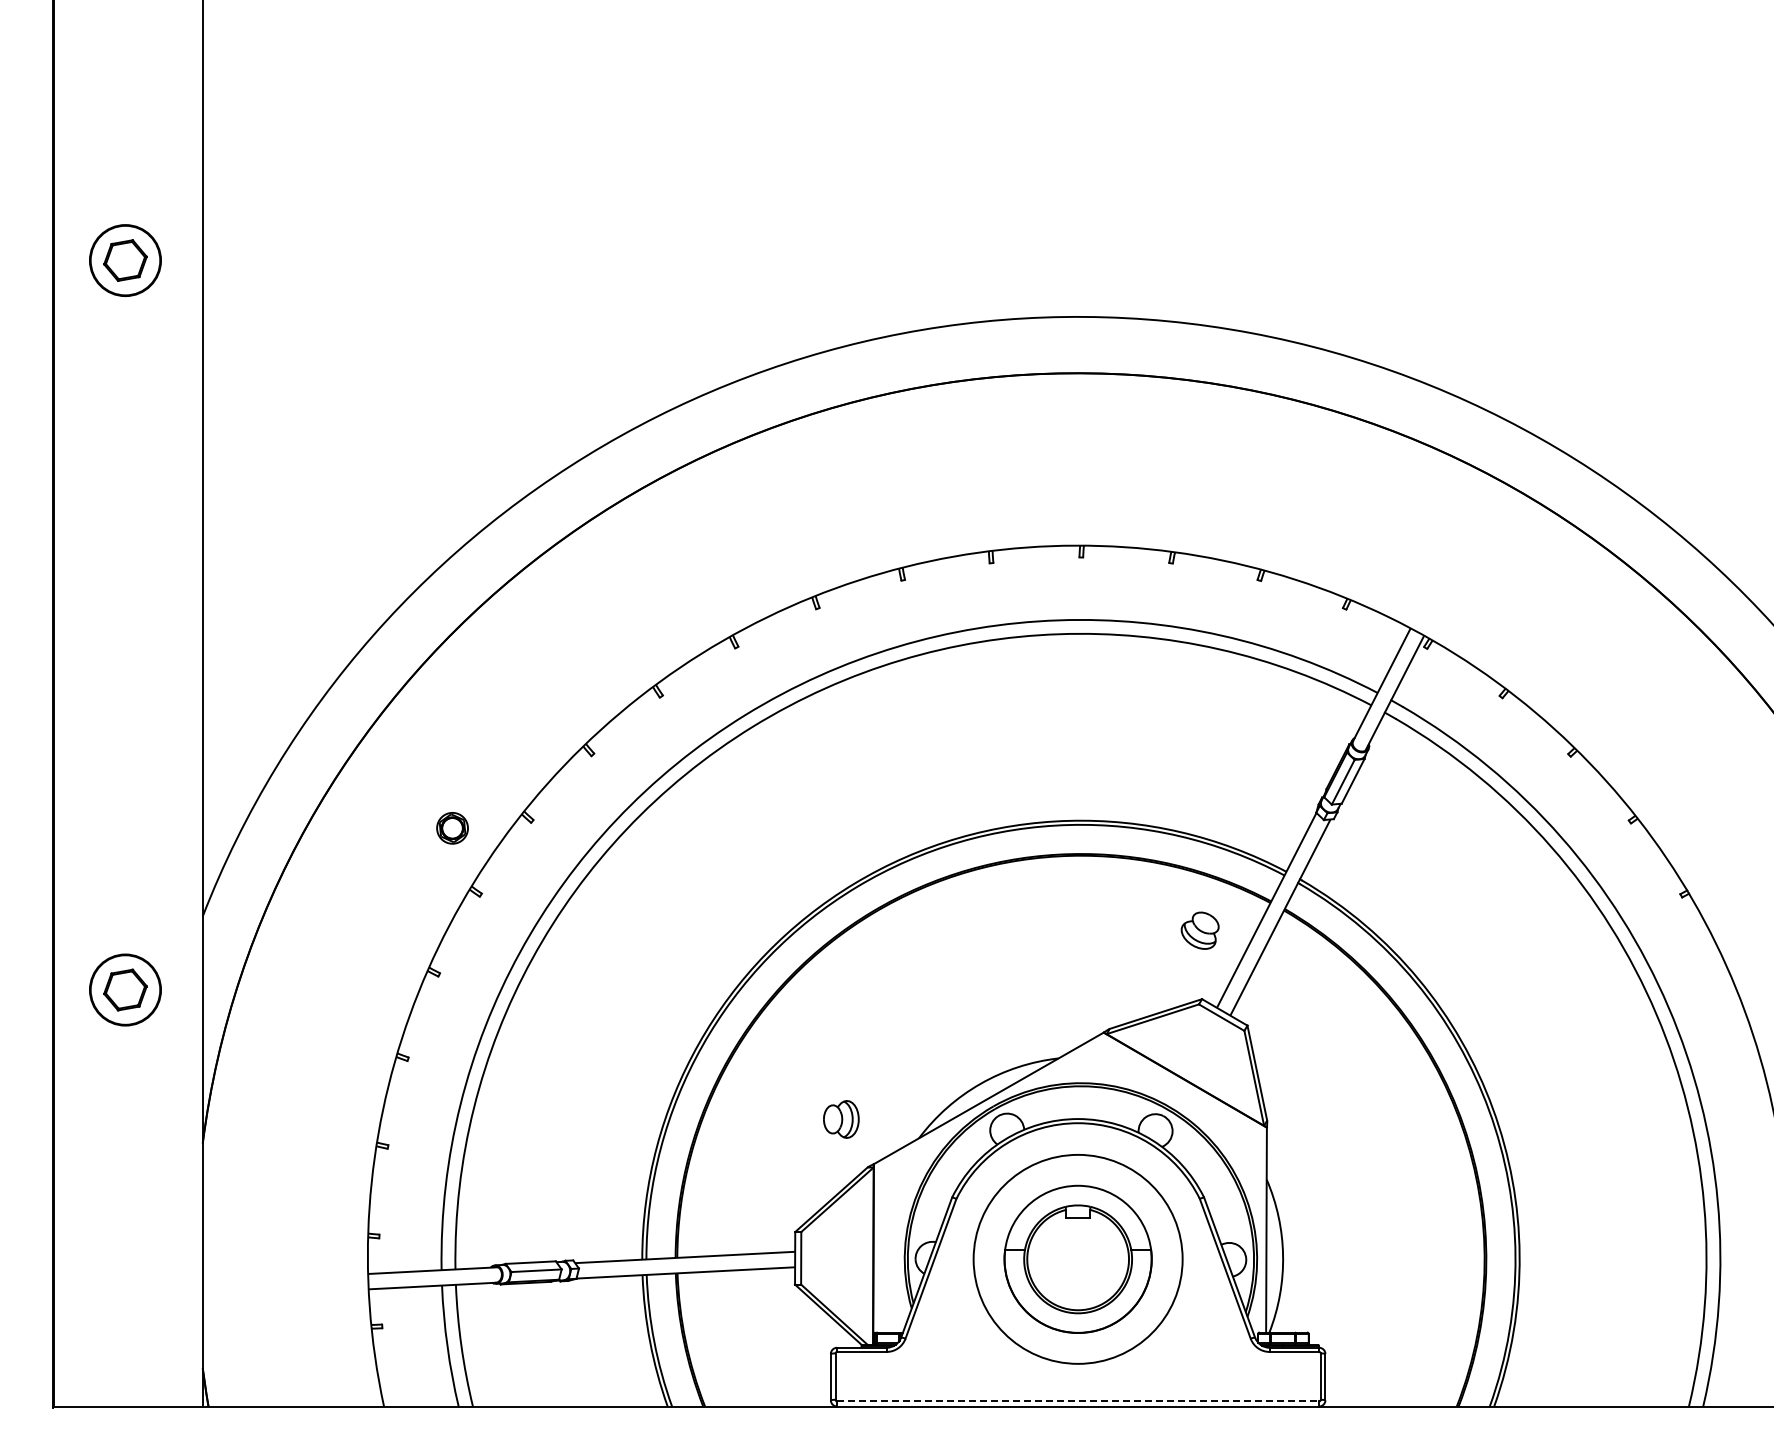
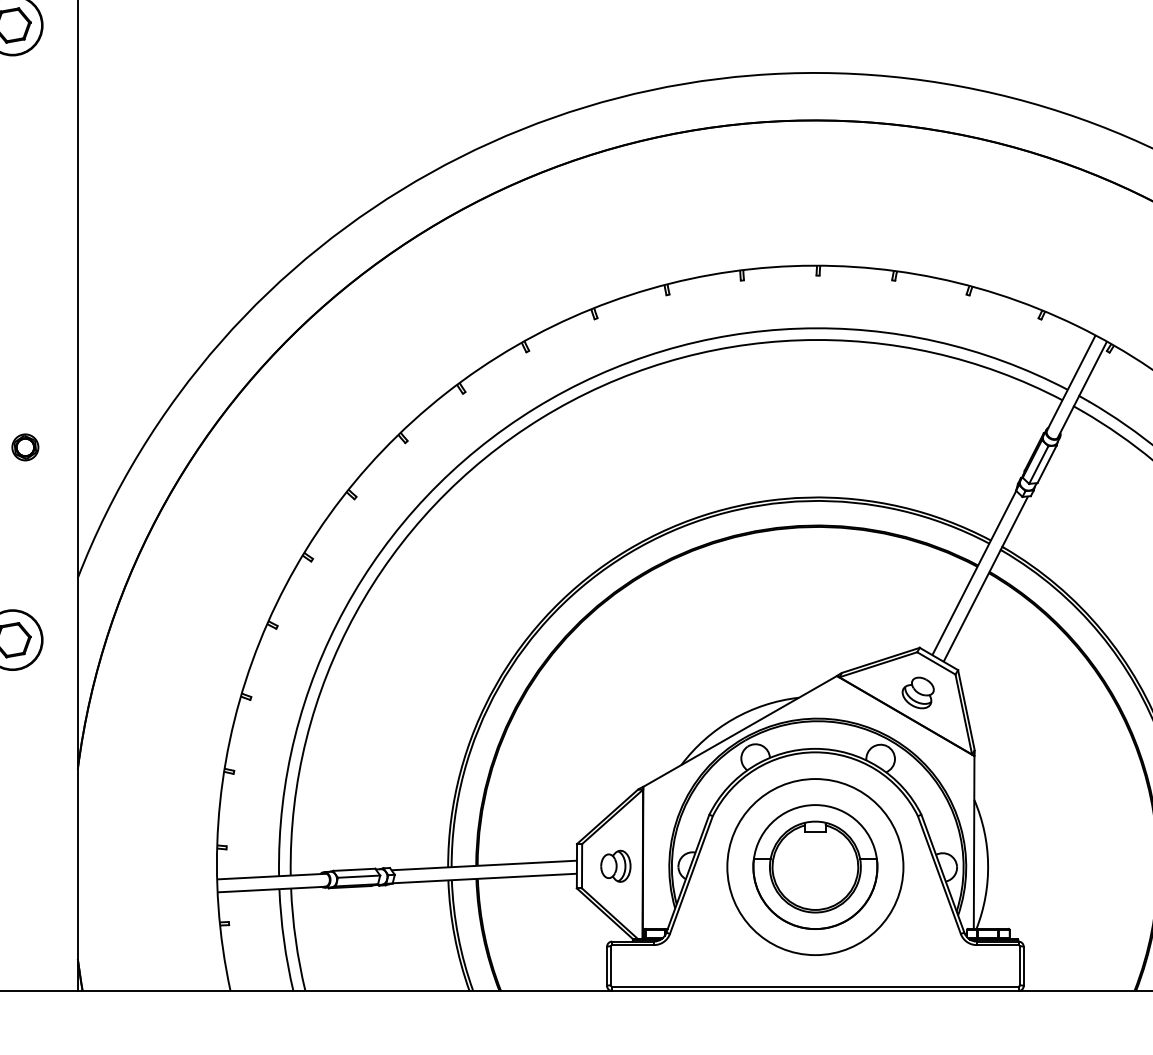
part: (452, 828) -> (25, 447), moved
part: (1199, 930) -> (917, 692), moved
part: (841, 1119) -> (616, 866), moved
line: (1078, 1401) -> (815, 986), dashed -> solid

